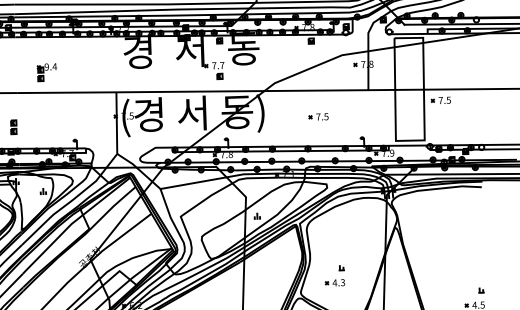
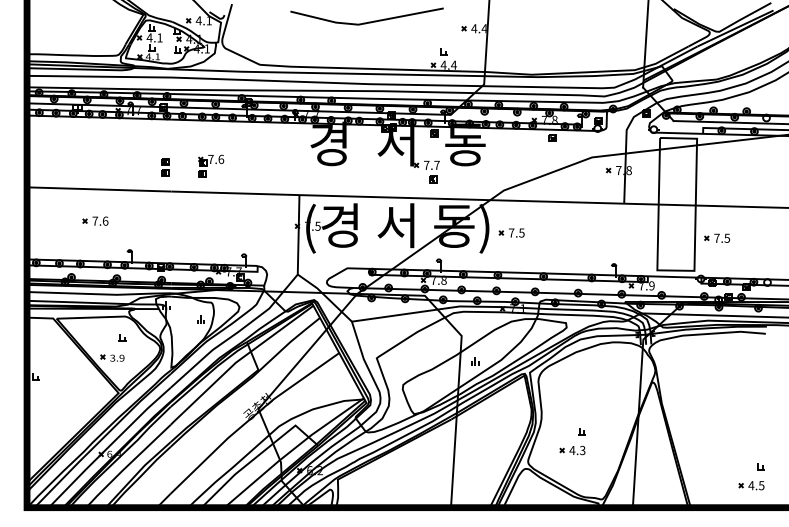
text: (50, 66) -> (215, 159), 9.4 -> 7.6
part: (440, 99) -> (716, 237), moved
part: (318, 116) -> (511, 232), moved
part: (13, 127) -> (165, 167), moved

